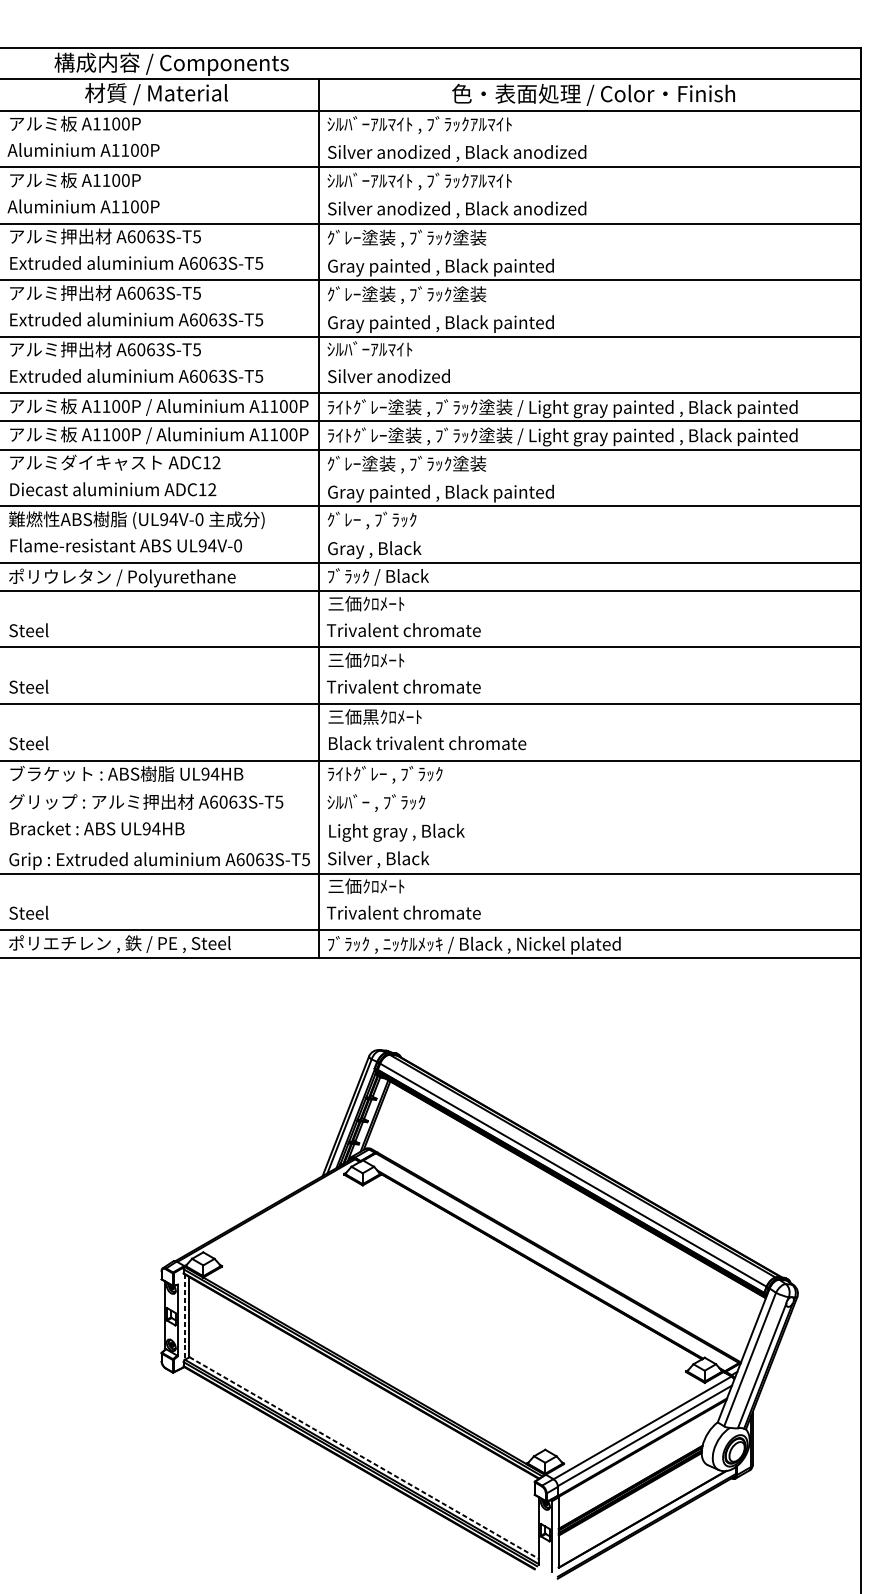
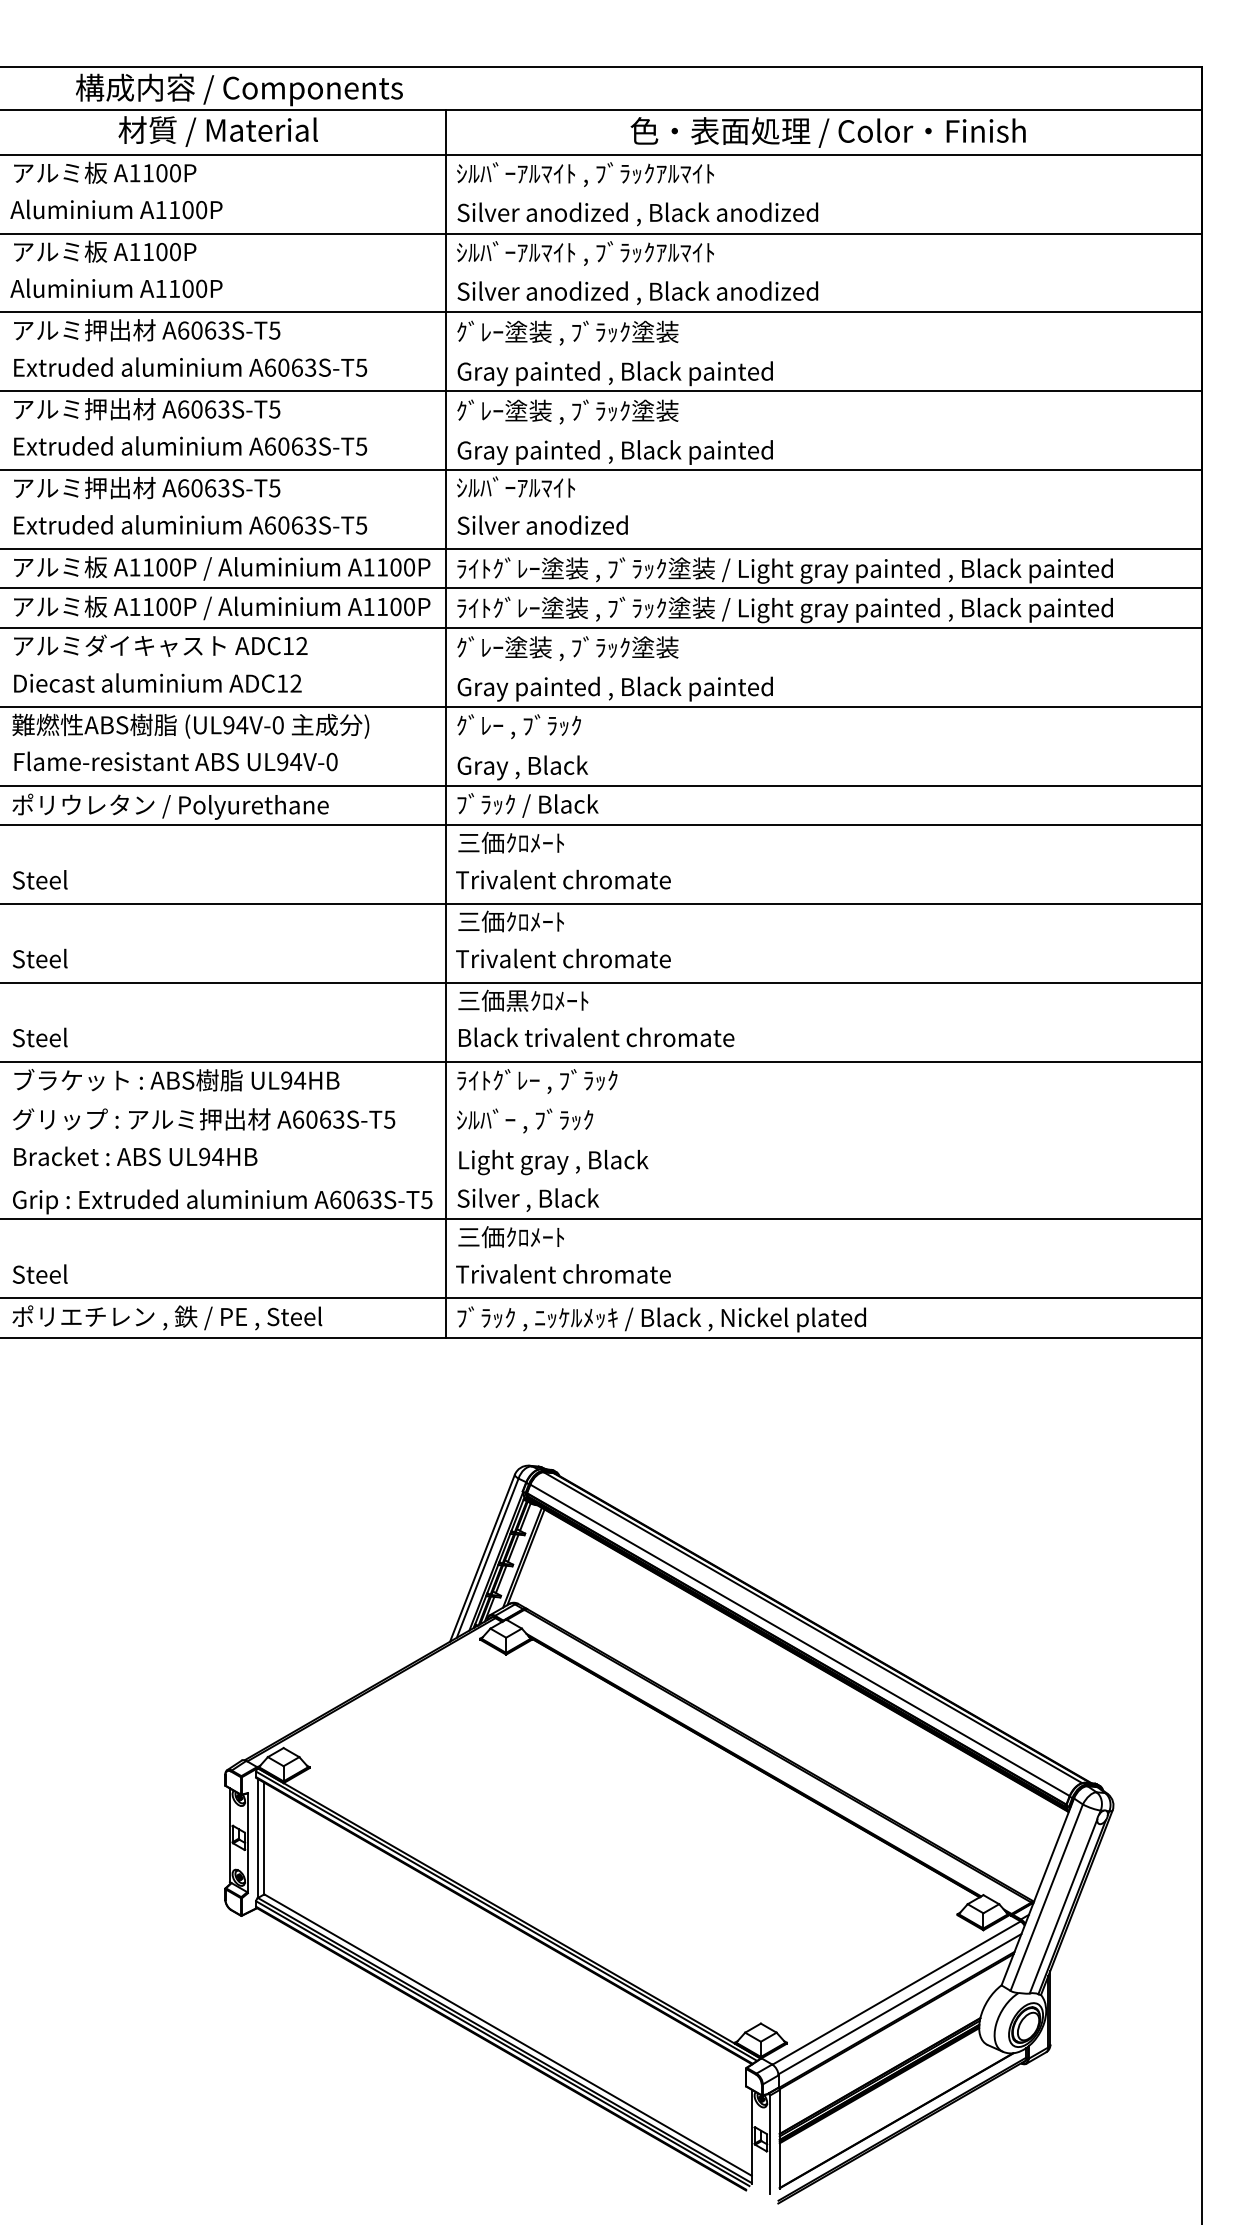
line: (184, 1317) -> (257, 1838), dashed -> solid
line: (364, 1458) -> (508, 2035), dashed -> solid

